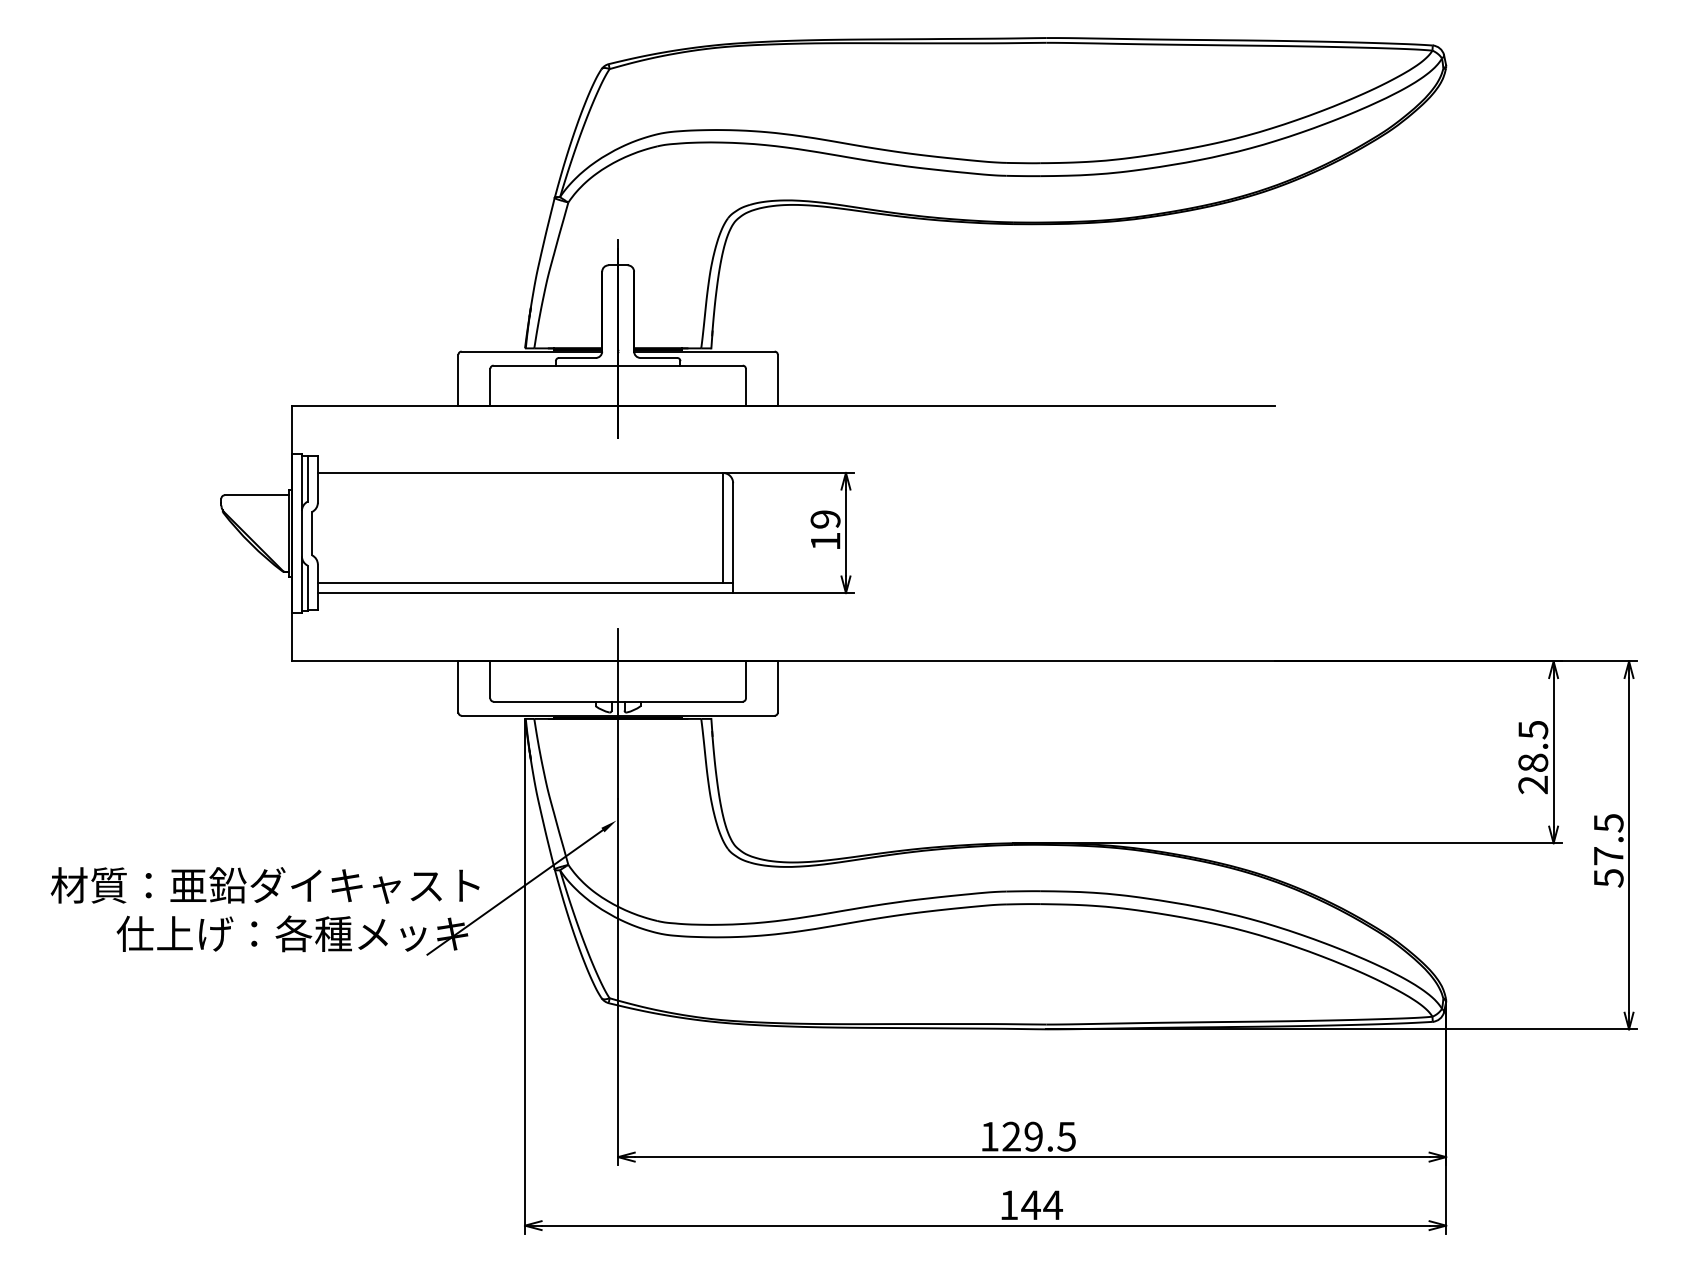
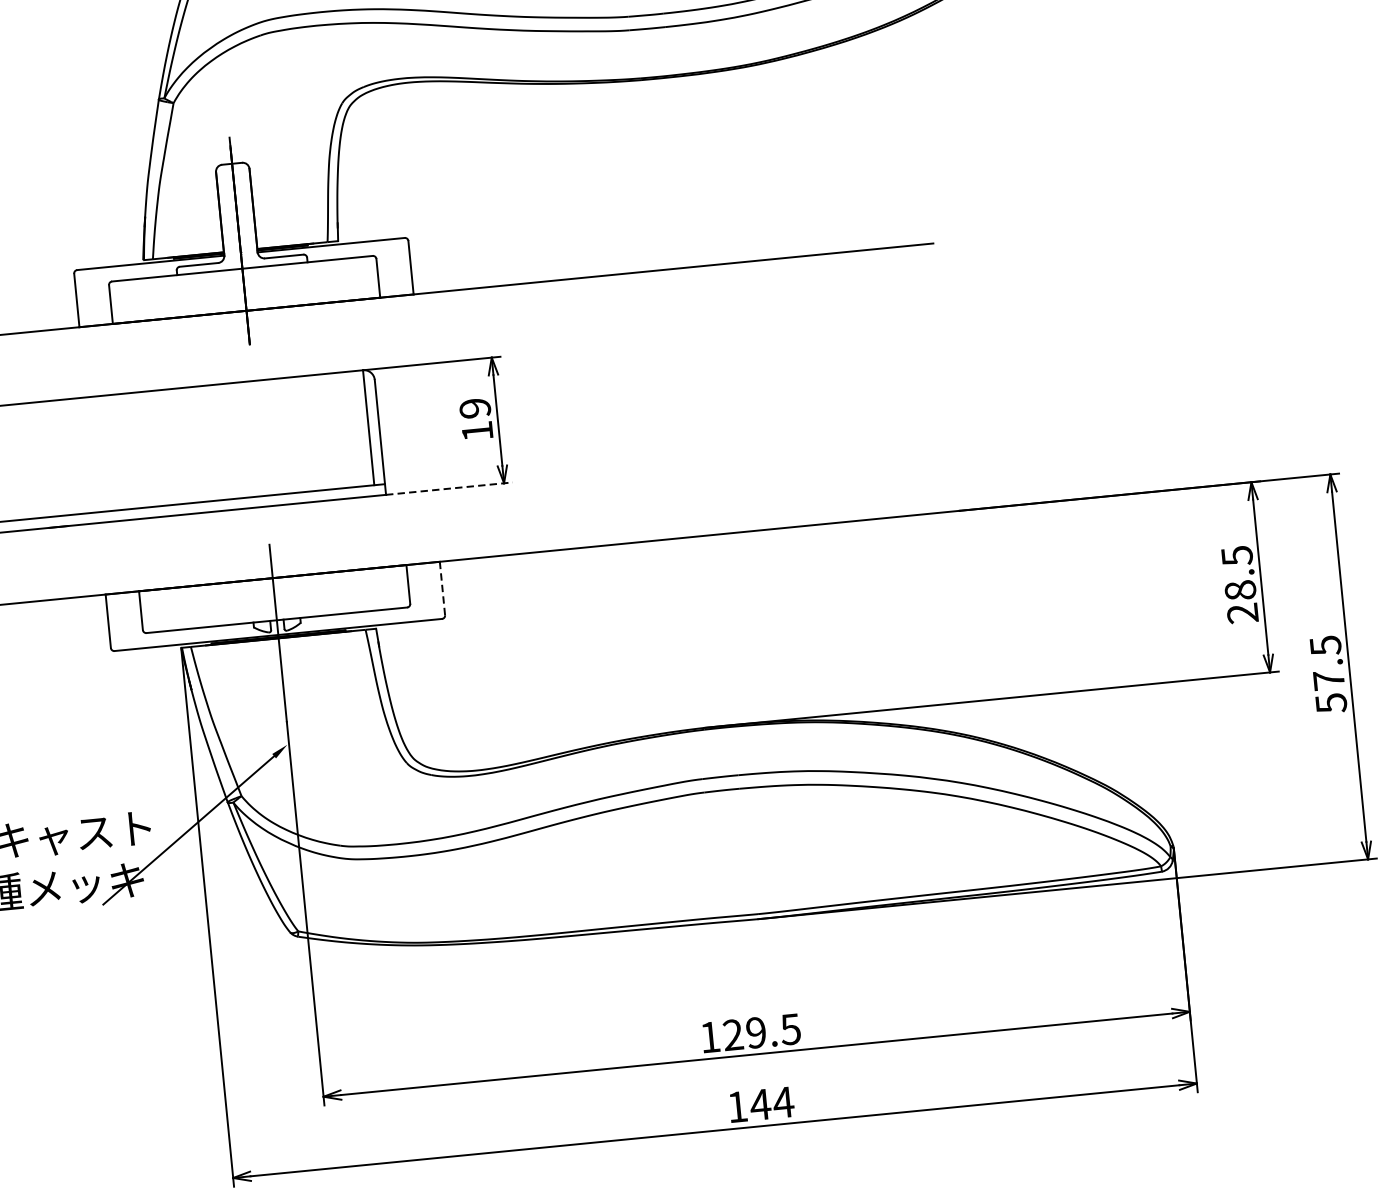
line: (793, 593) -> (449, 489), solid -> dashed
line: (777, 686) -> (442, 588), solid -> dashed

